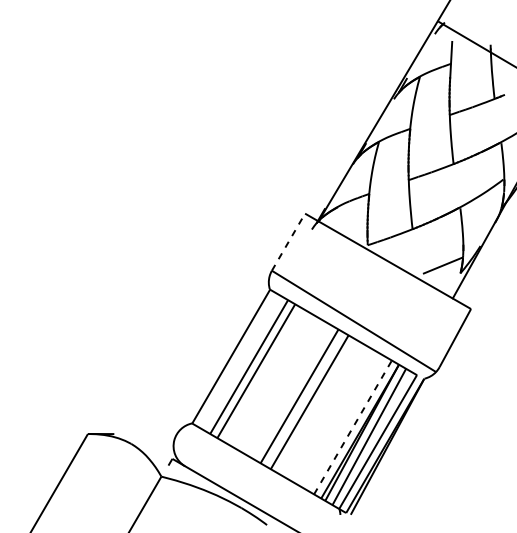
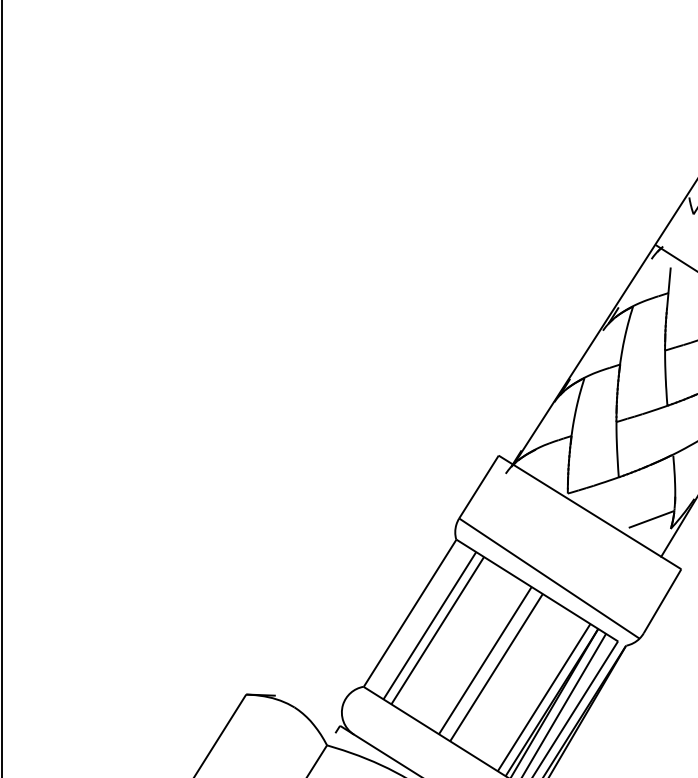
line: (288, 241) -> (479, 486), dashed -> solid
line: (353, 427) -> (544, 697), dashed -> solid

